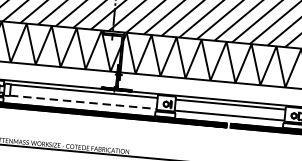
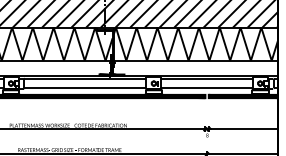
line: (83, 102) -> (85, 88), dashed -> solid

